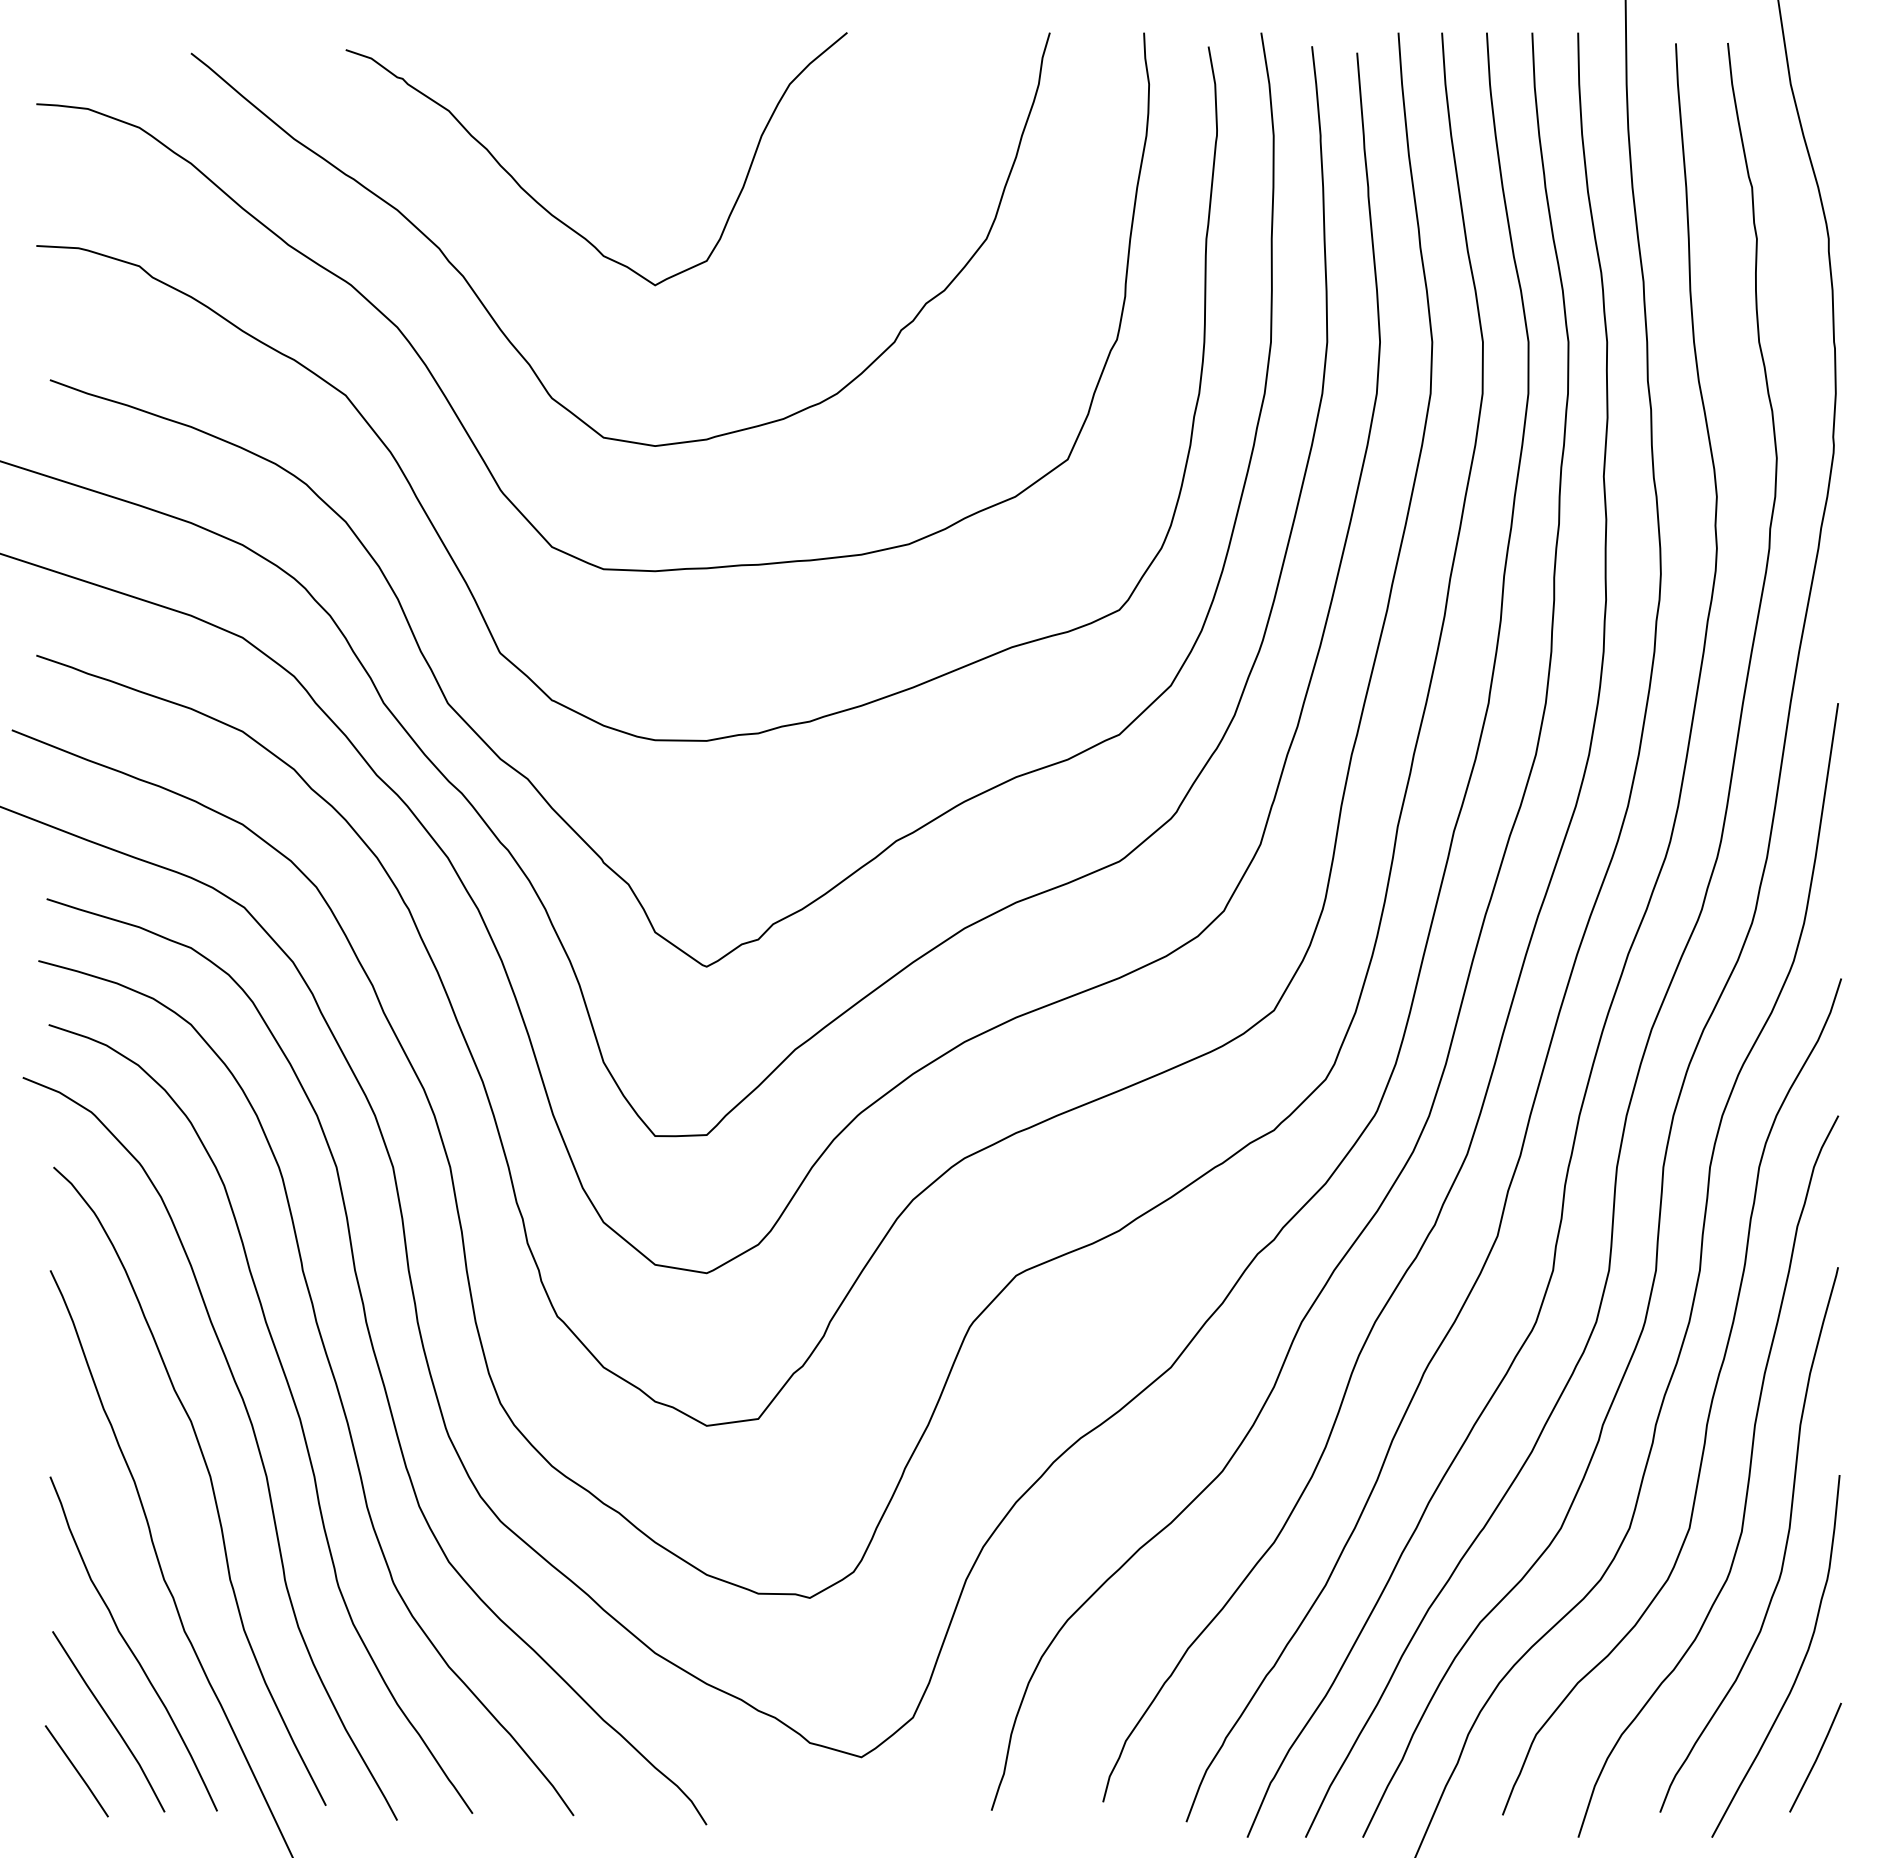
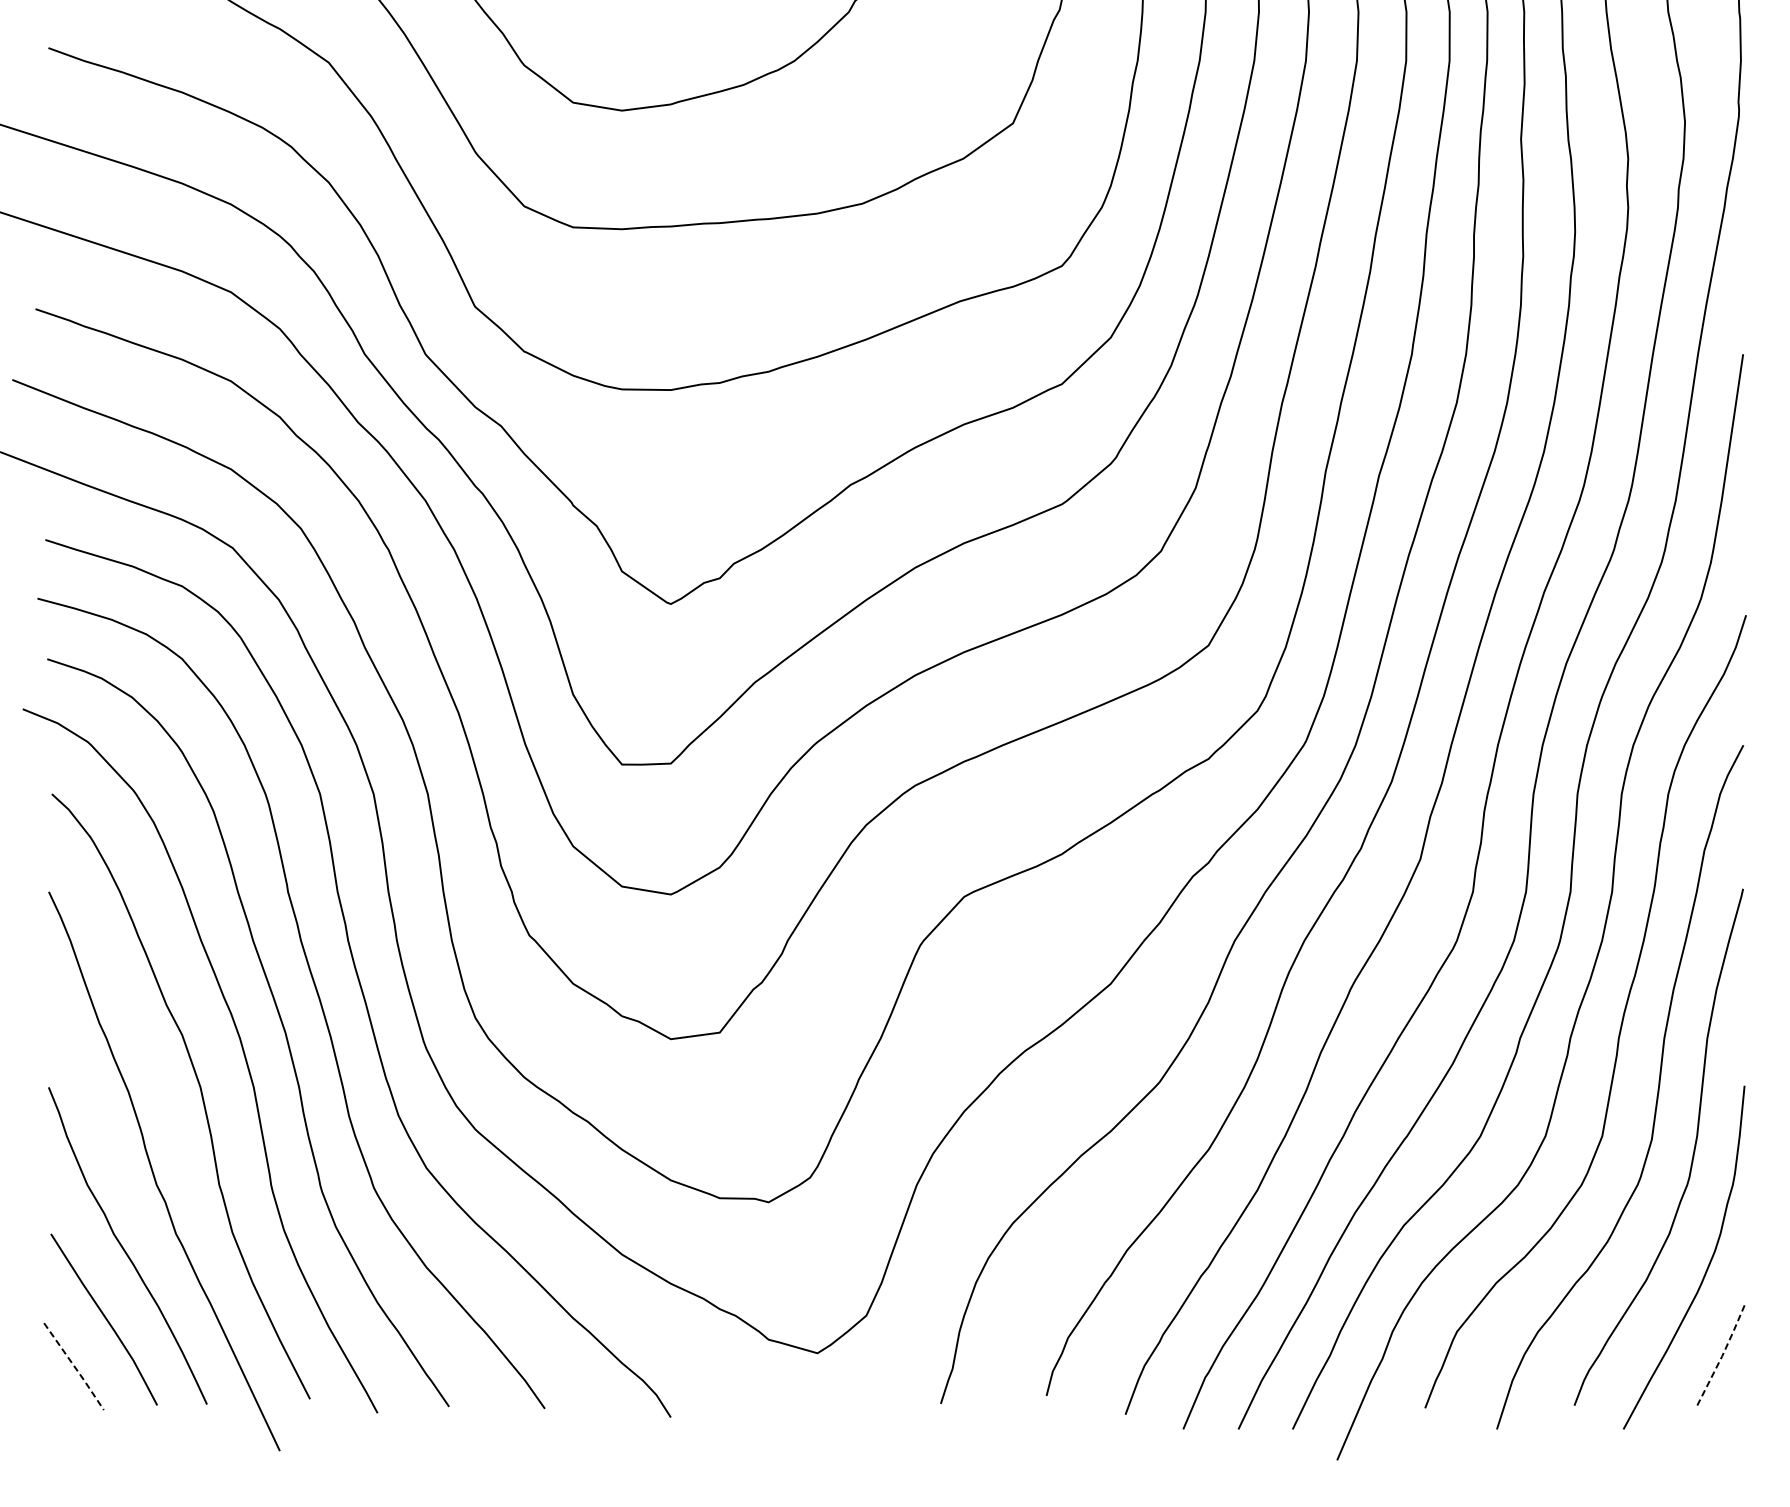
line: (1817, 1758) -> (1723, 1354), solid -> dashed
line: (77, 1771) -> (74, 1366), solid -> dashed

